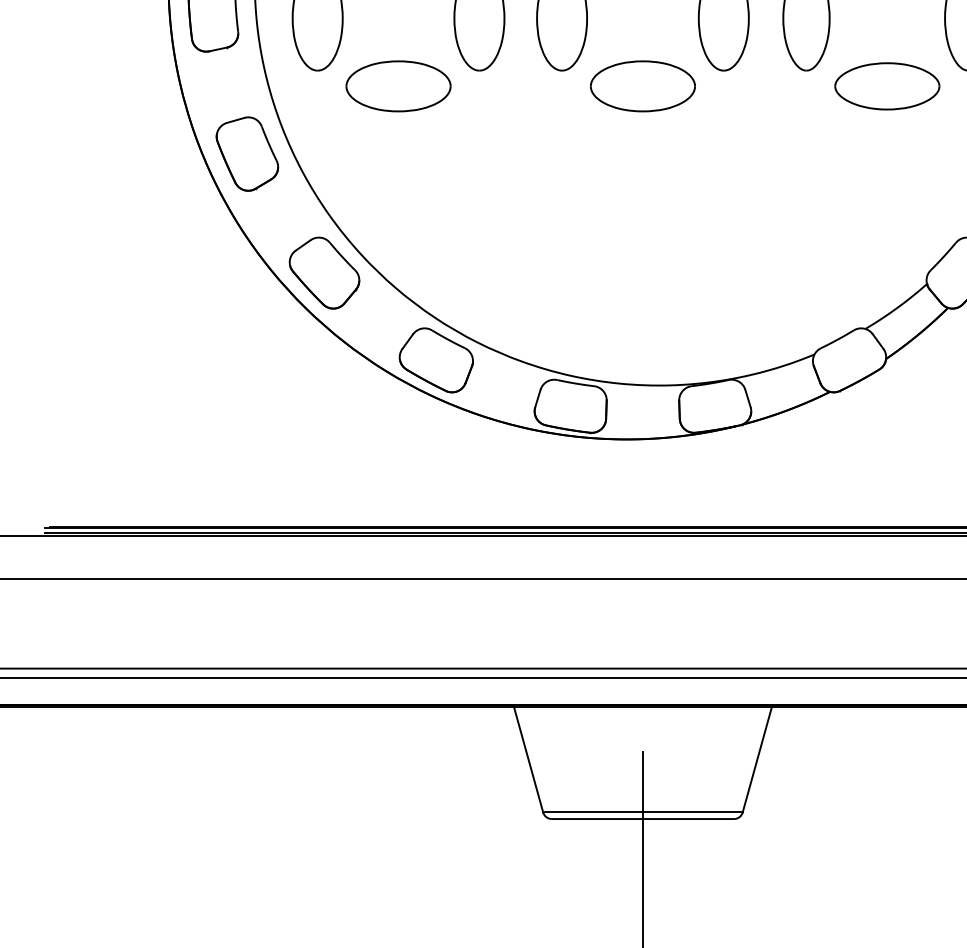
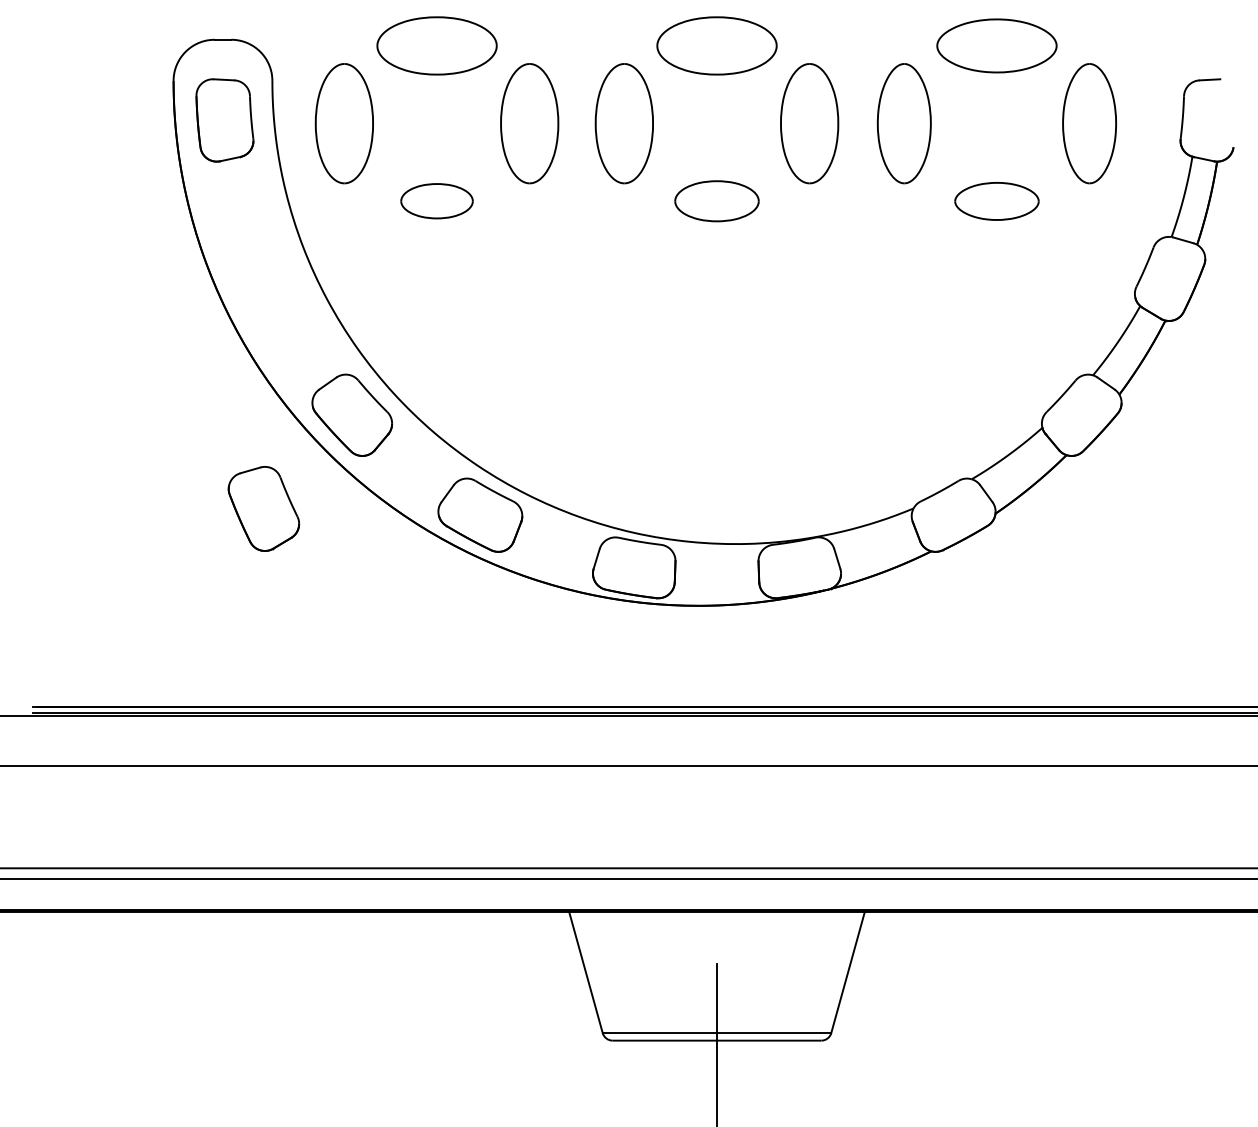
part: (398, 85) -> (436, 200), size x0.6
part: (642, 85) -> (716, 200), size x0.7
part: (886, 86) -> (996, 201), size x0.7
part: (247, 153) -> (263, 508), moved

